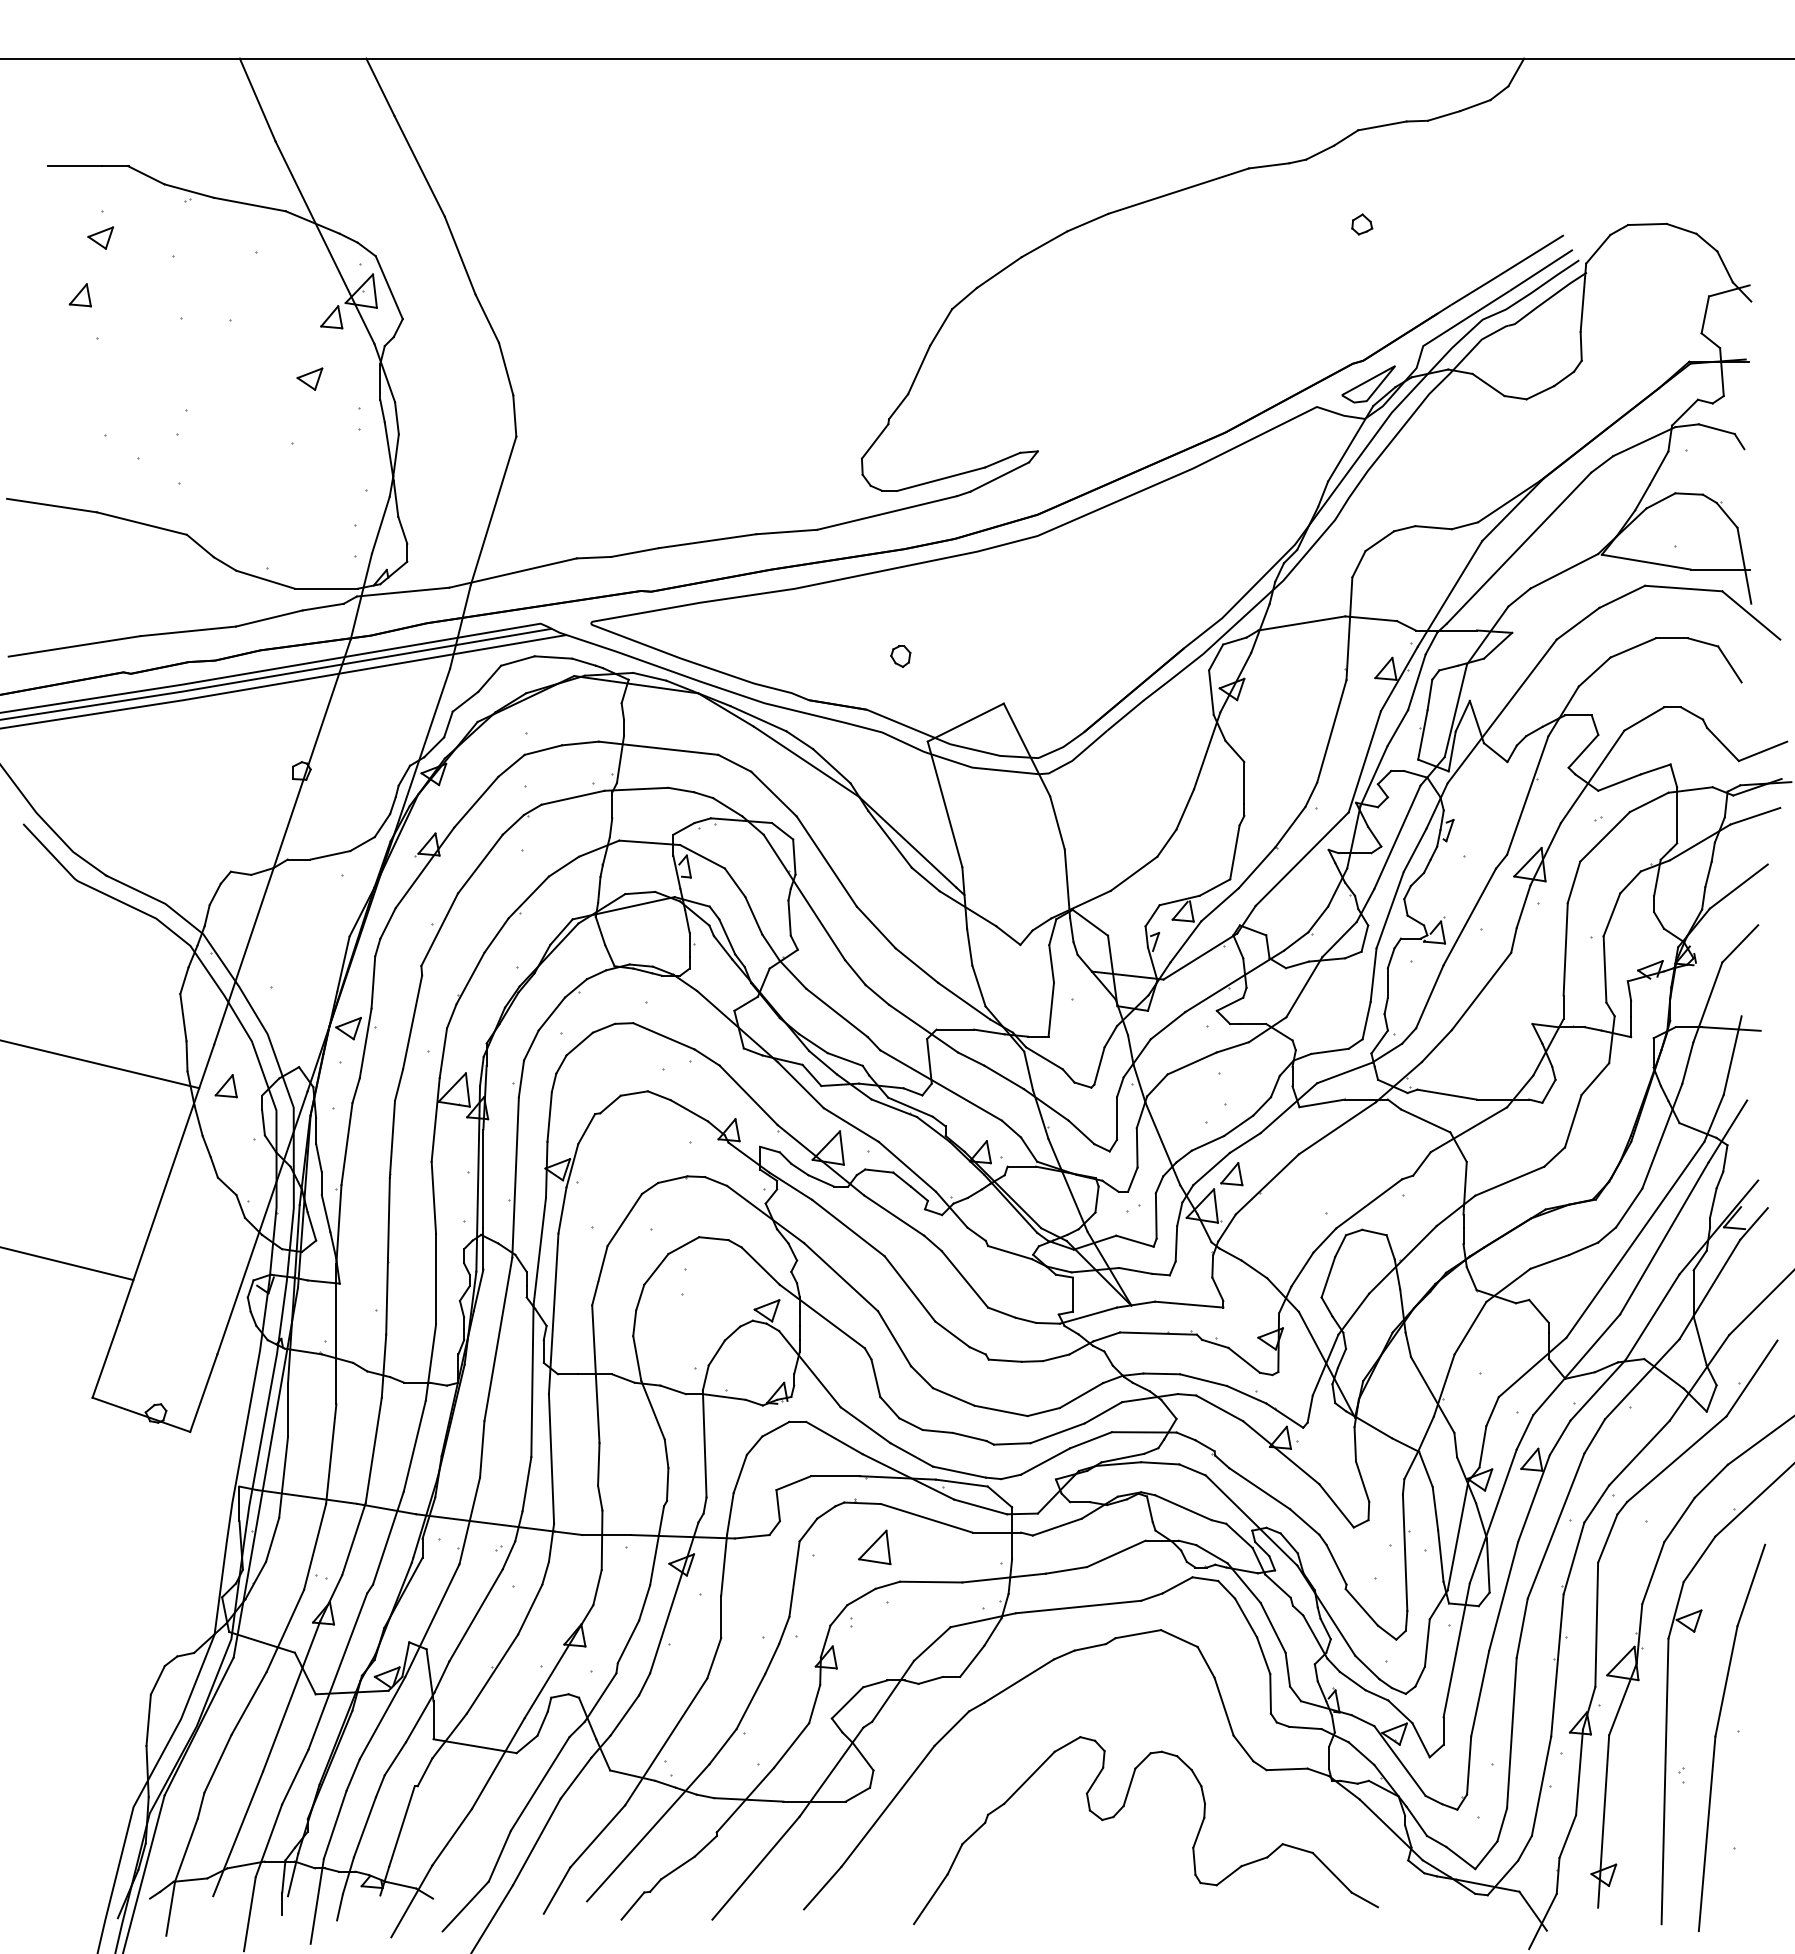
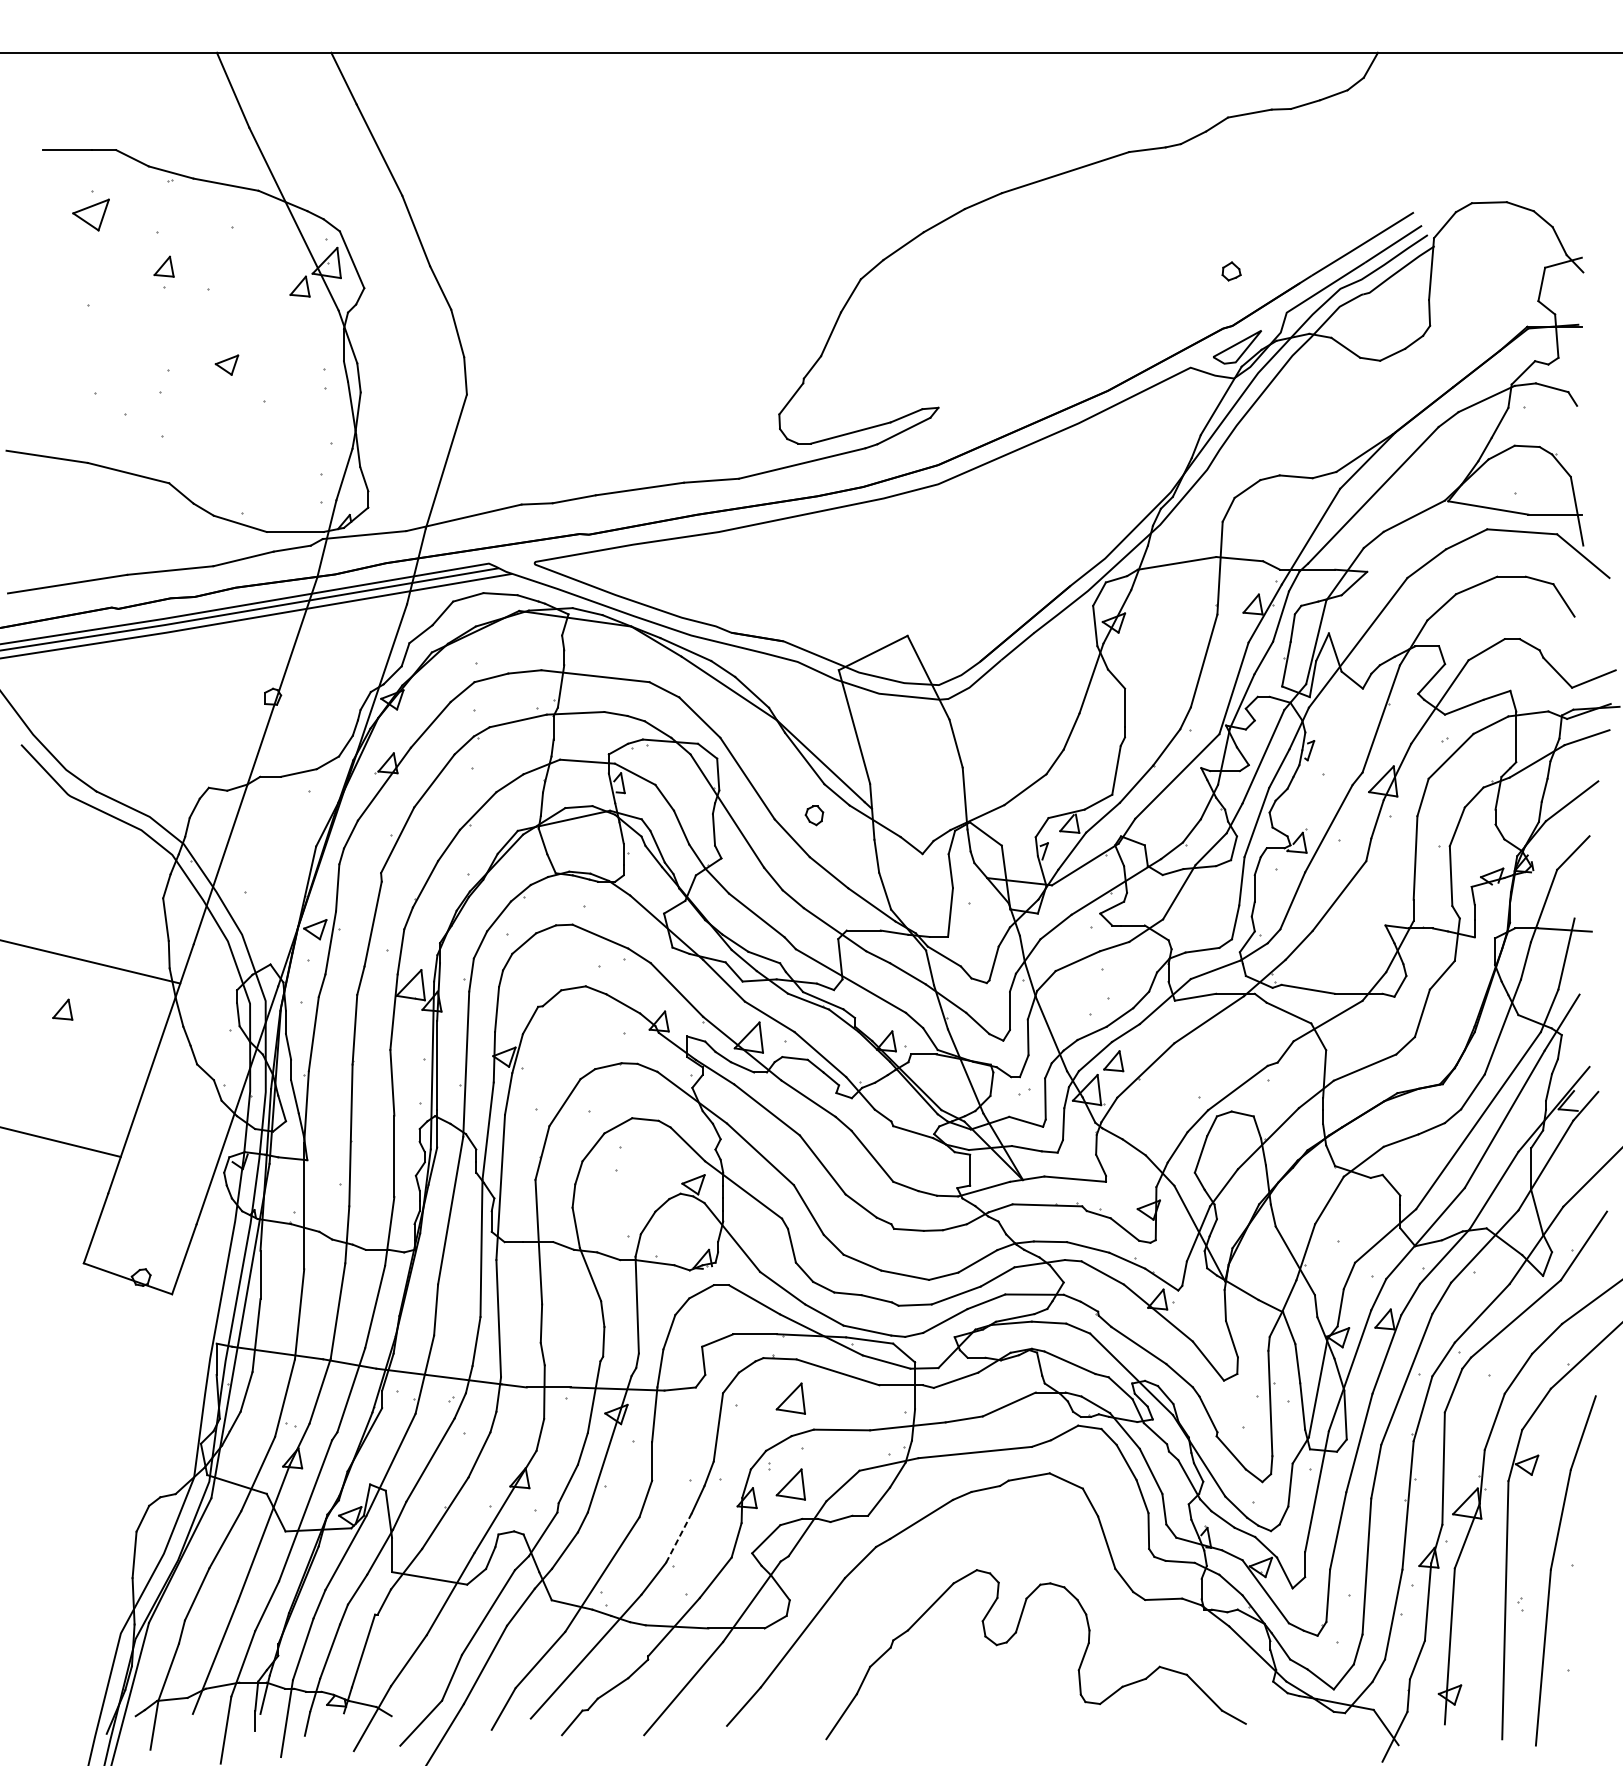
part: (1362, 224) -> (1231, 271), moved
part: (100, 237) -> (91, 214), size x1.6
part: (79, 295) -> (163, 266), moved
part: (309, 378) -> (226, 364), moved
part: (900, 656) -> (814, 815), moved
part: (225, 1086) -> (62, 1010), moved
part: (874, 1642) -> (790, 1484), added
line: (750, 1701) -> (678, 1537), solid -> dashed

